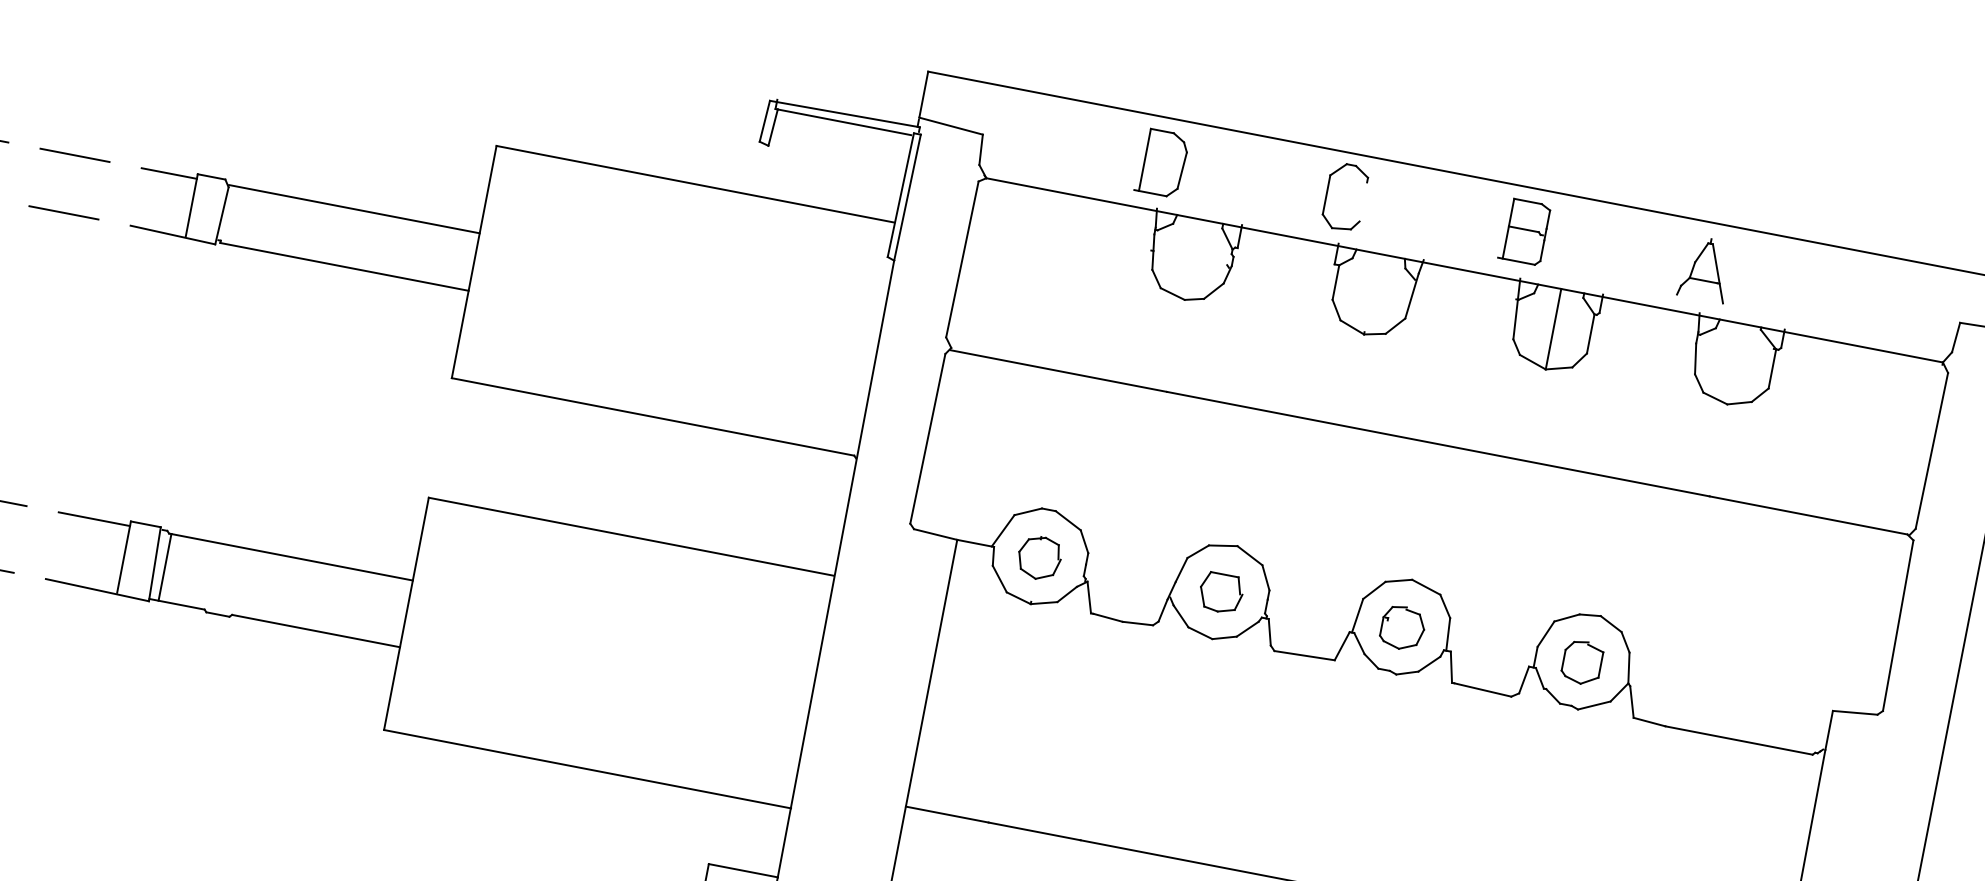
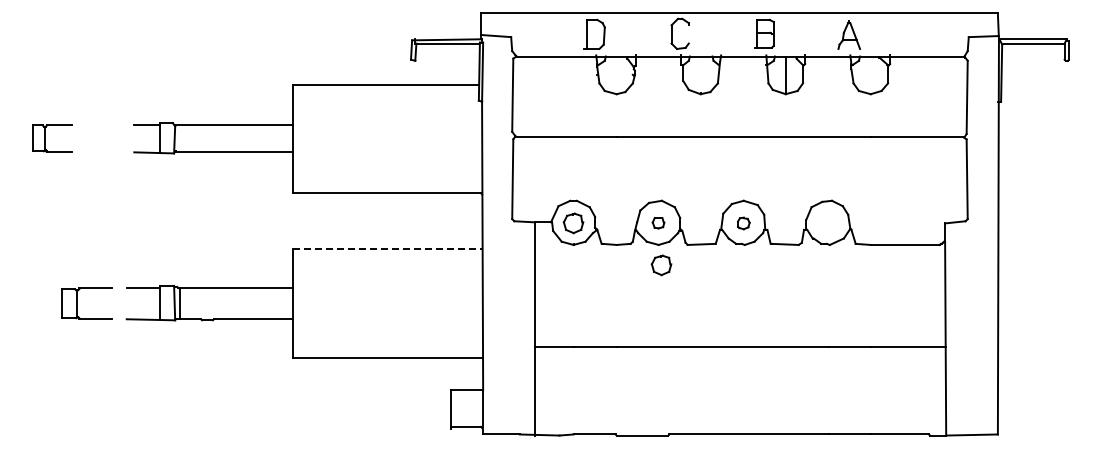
line: (73, 155) -> (102, 125), removed
line: (62, 212) -> (102, 152), removed
line: (631, 537) -> (387, 249), solid -> dashed
part: (1221, 591) -> (658, 222), size x0.6
part: (1402, 628) -> (743, 223), size x0.6
part: (1581, 662) -> (827, 223), removed
part: (1209, 684) -> (661, 265), added

